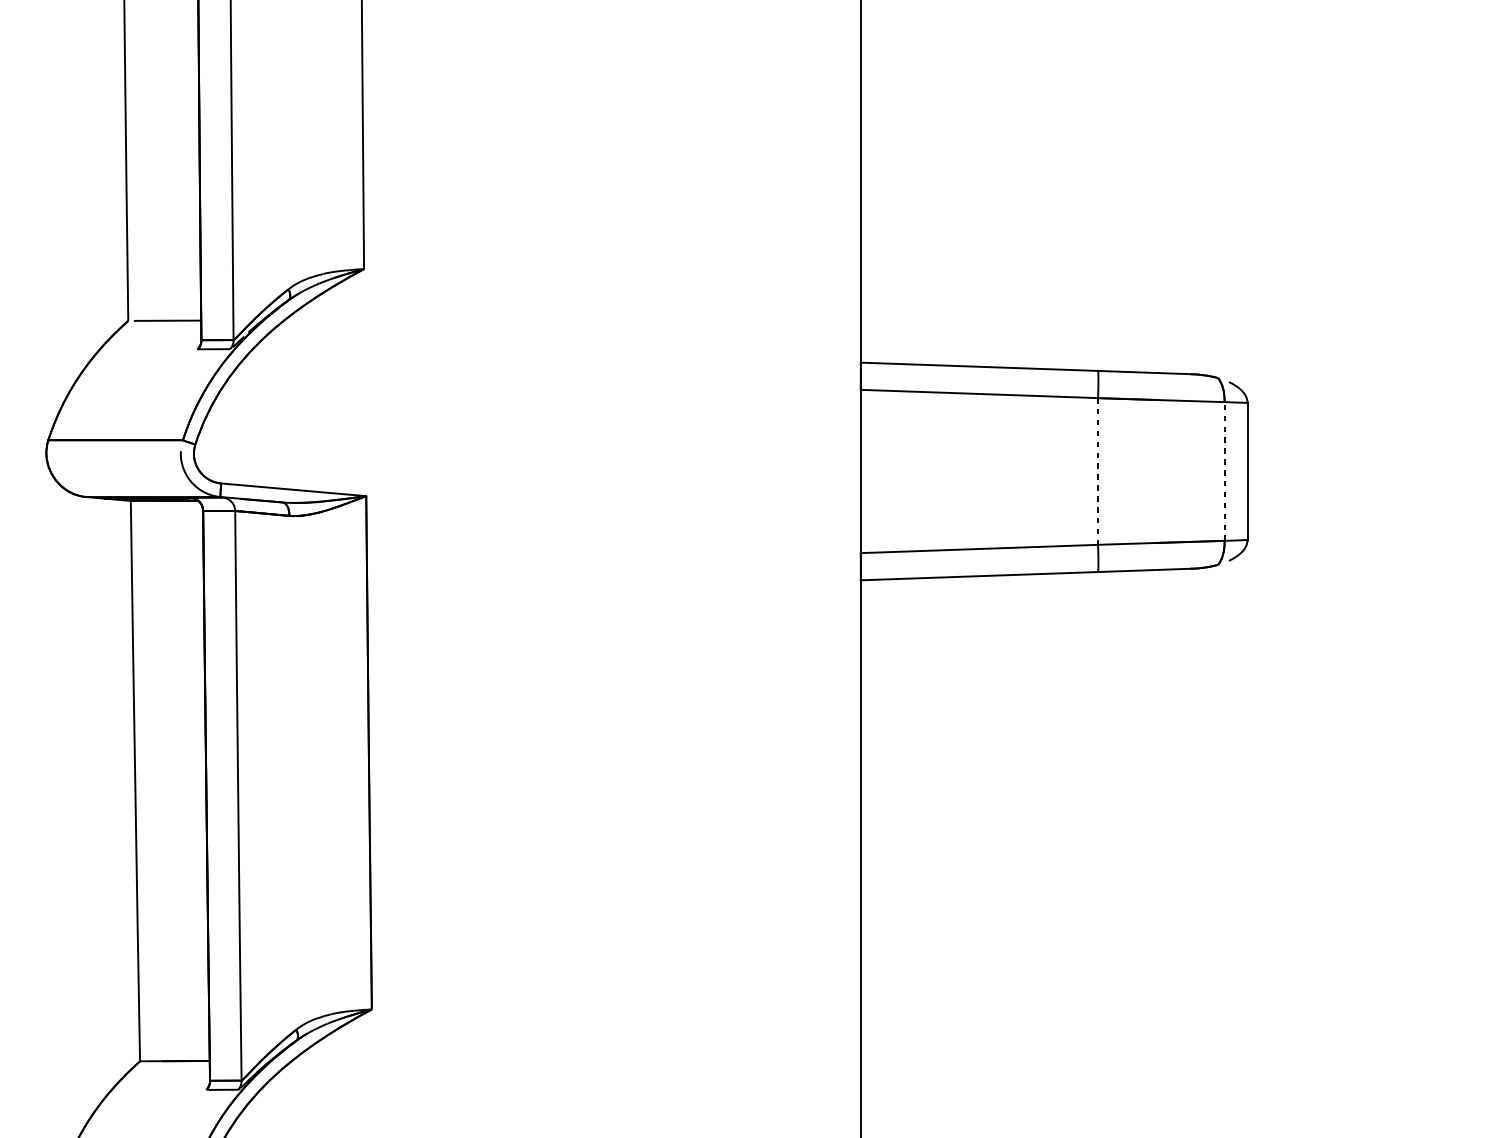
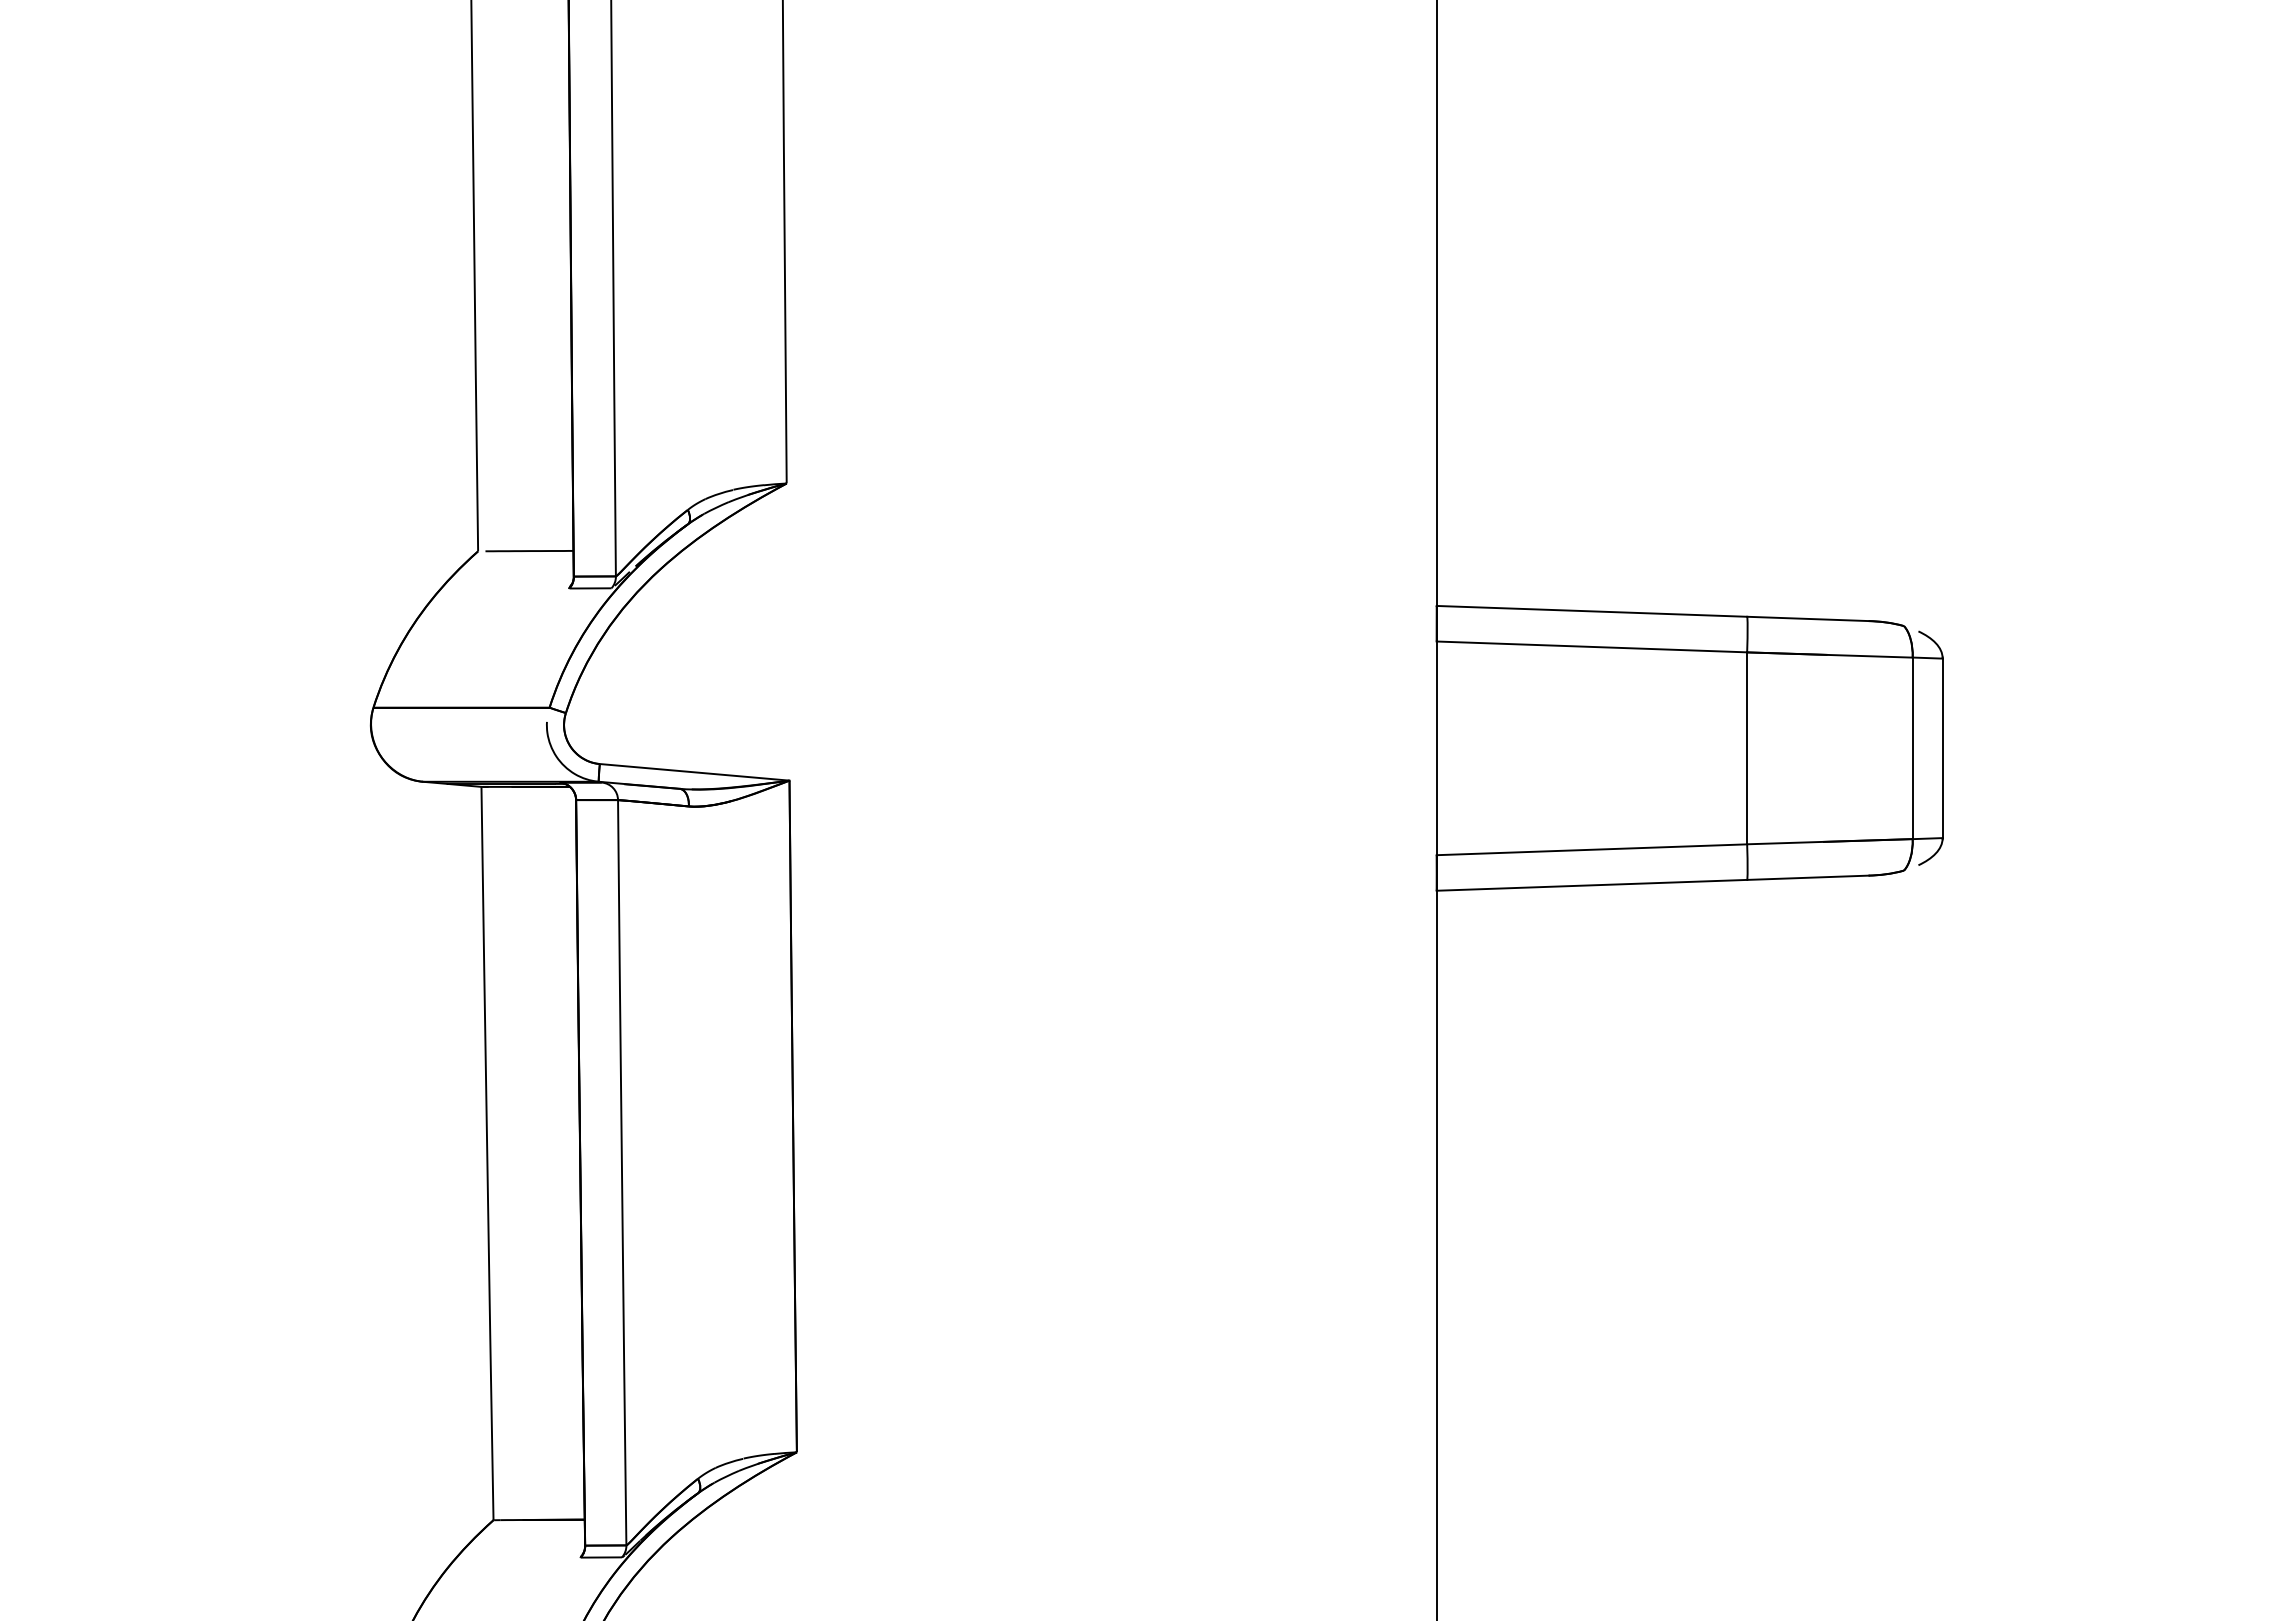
line: (1098, 471) -> (1747, 748), dashed -> solid
line: (1224, 471) -> (1912, 748), dashed -> solid

